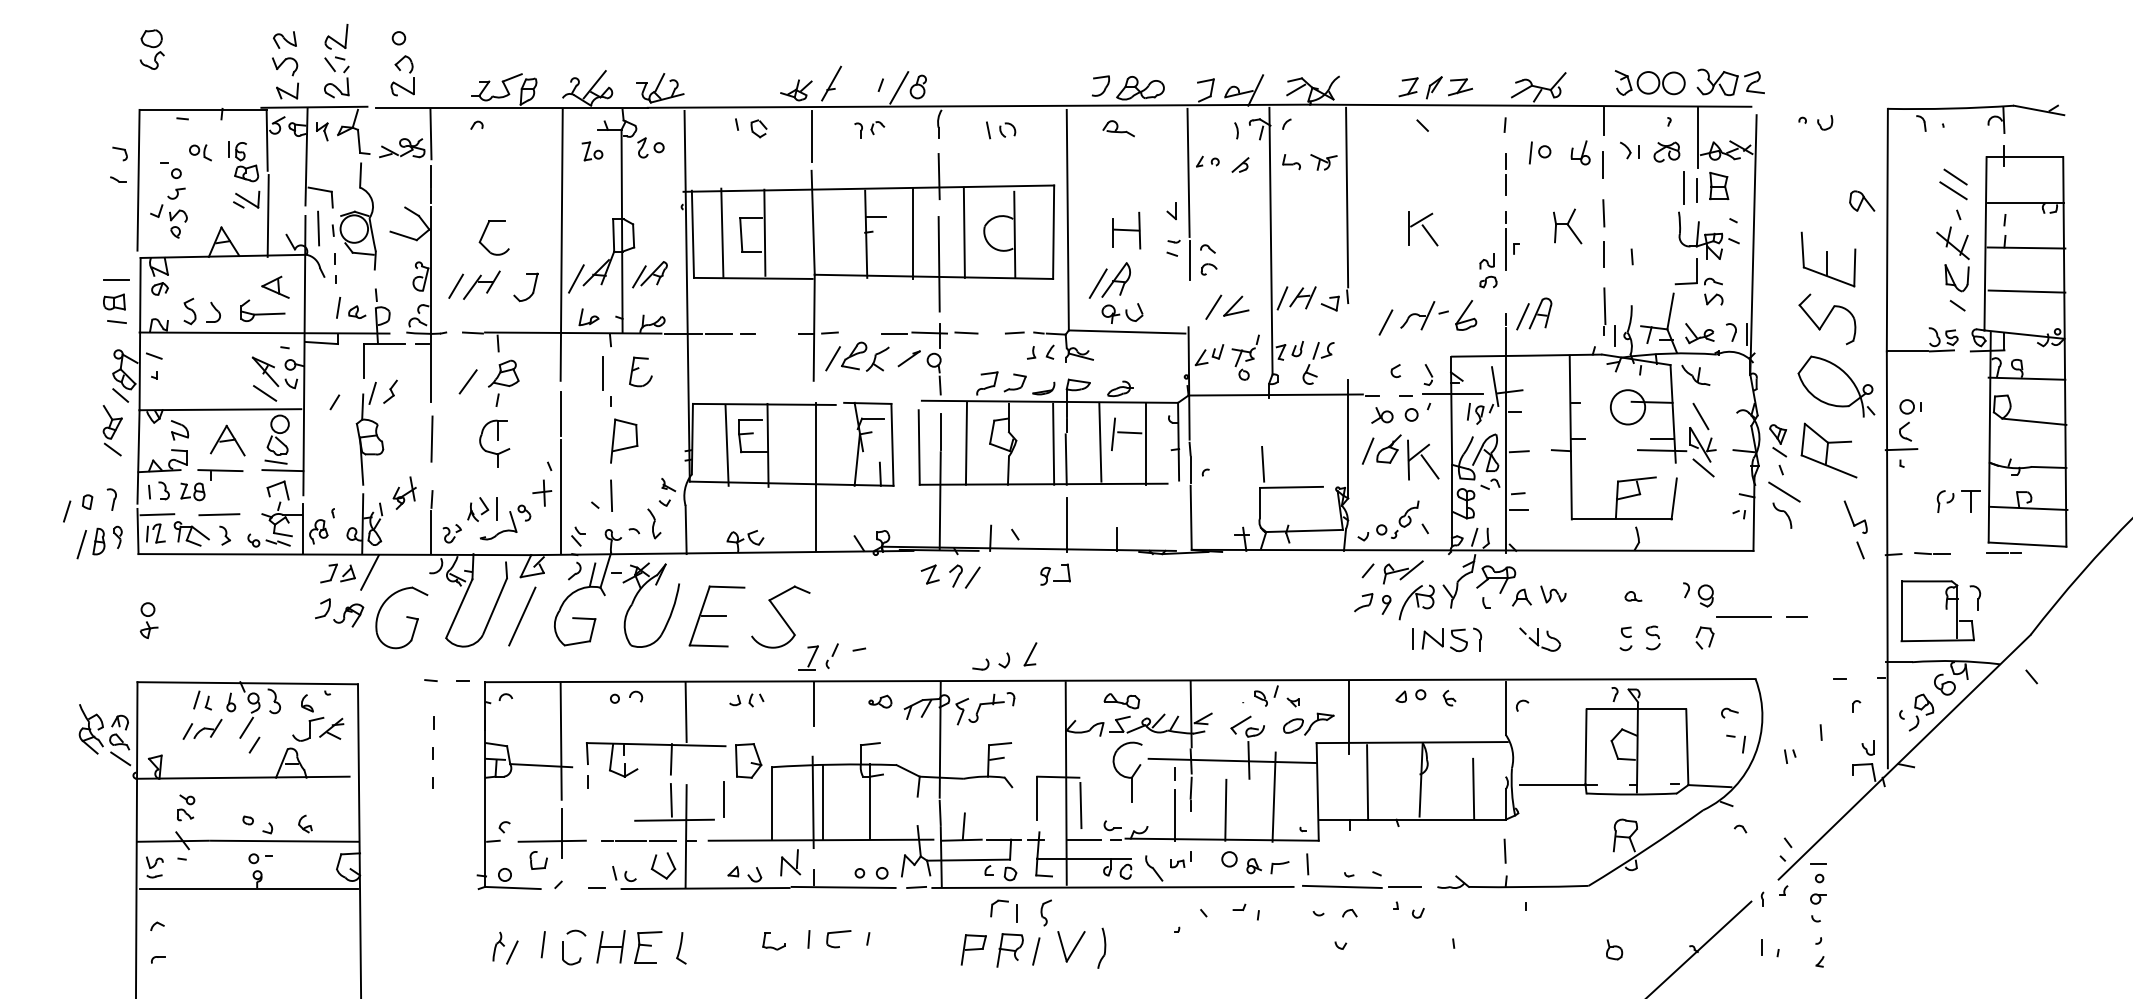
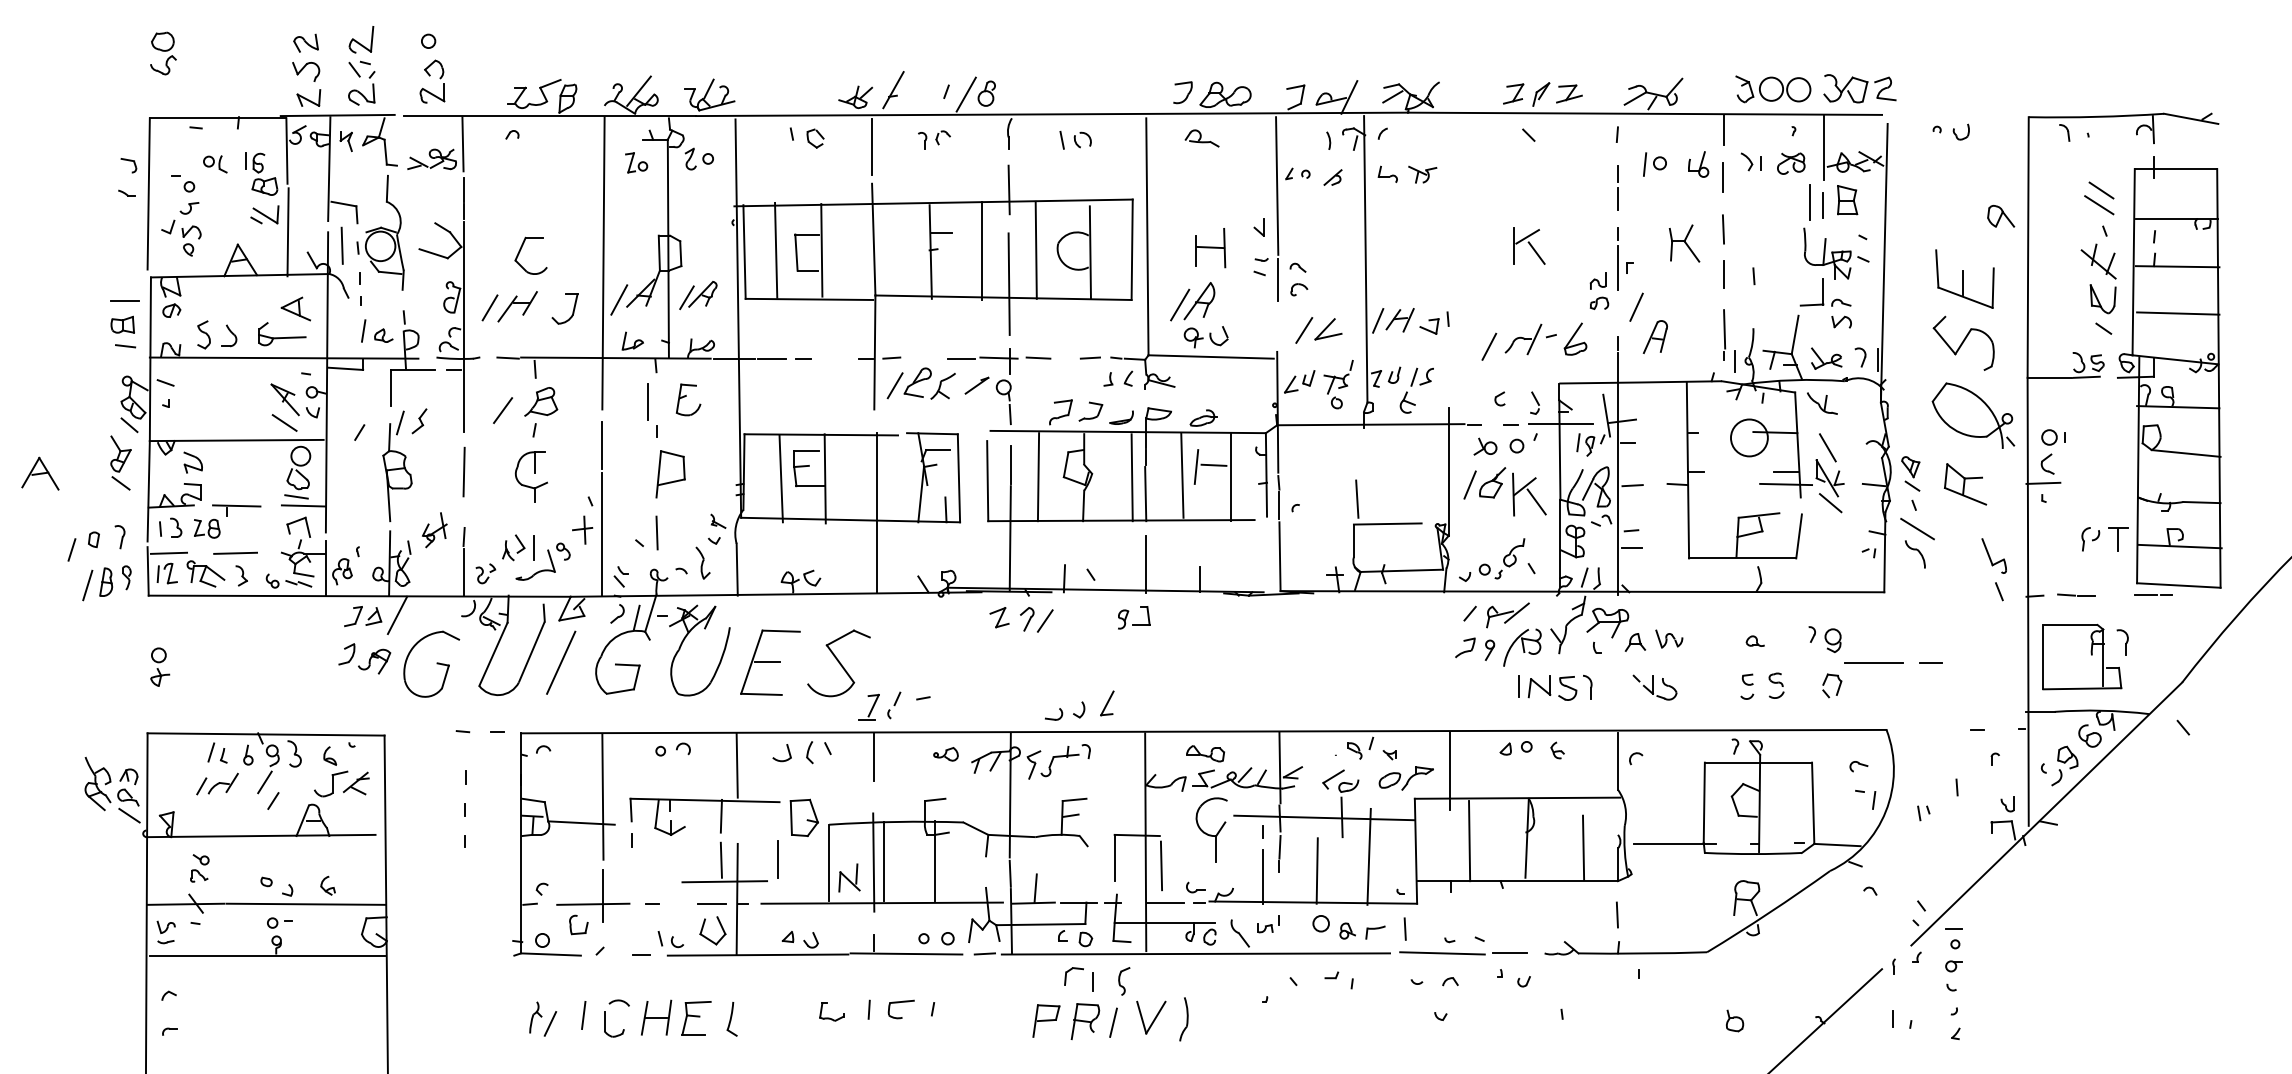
line: (1347, 197) -> (1447, 212), removed
line: (1522, 316) -> (1636, 307), moved
part: (227, 440) -> (40, 473), moved
part: (1828, 450) -> (1964, 484), size x0.7
part: (746, 700) -> (802, 753), size x1.6
line: (630, 840) -> (677, 903), removed
part: (790, 862) -> (849, 877), moved

